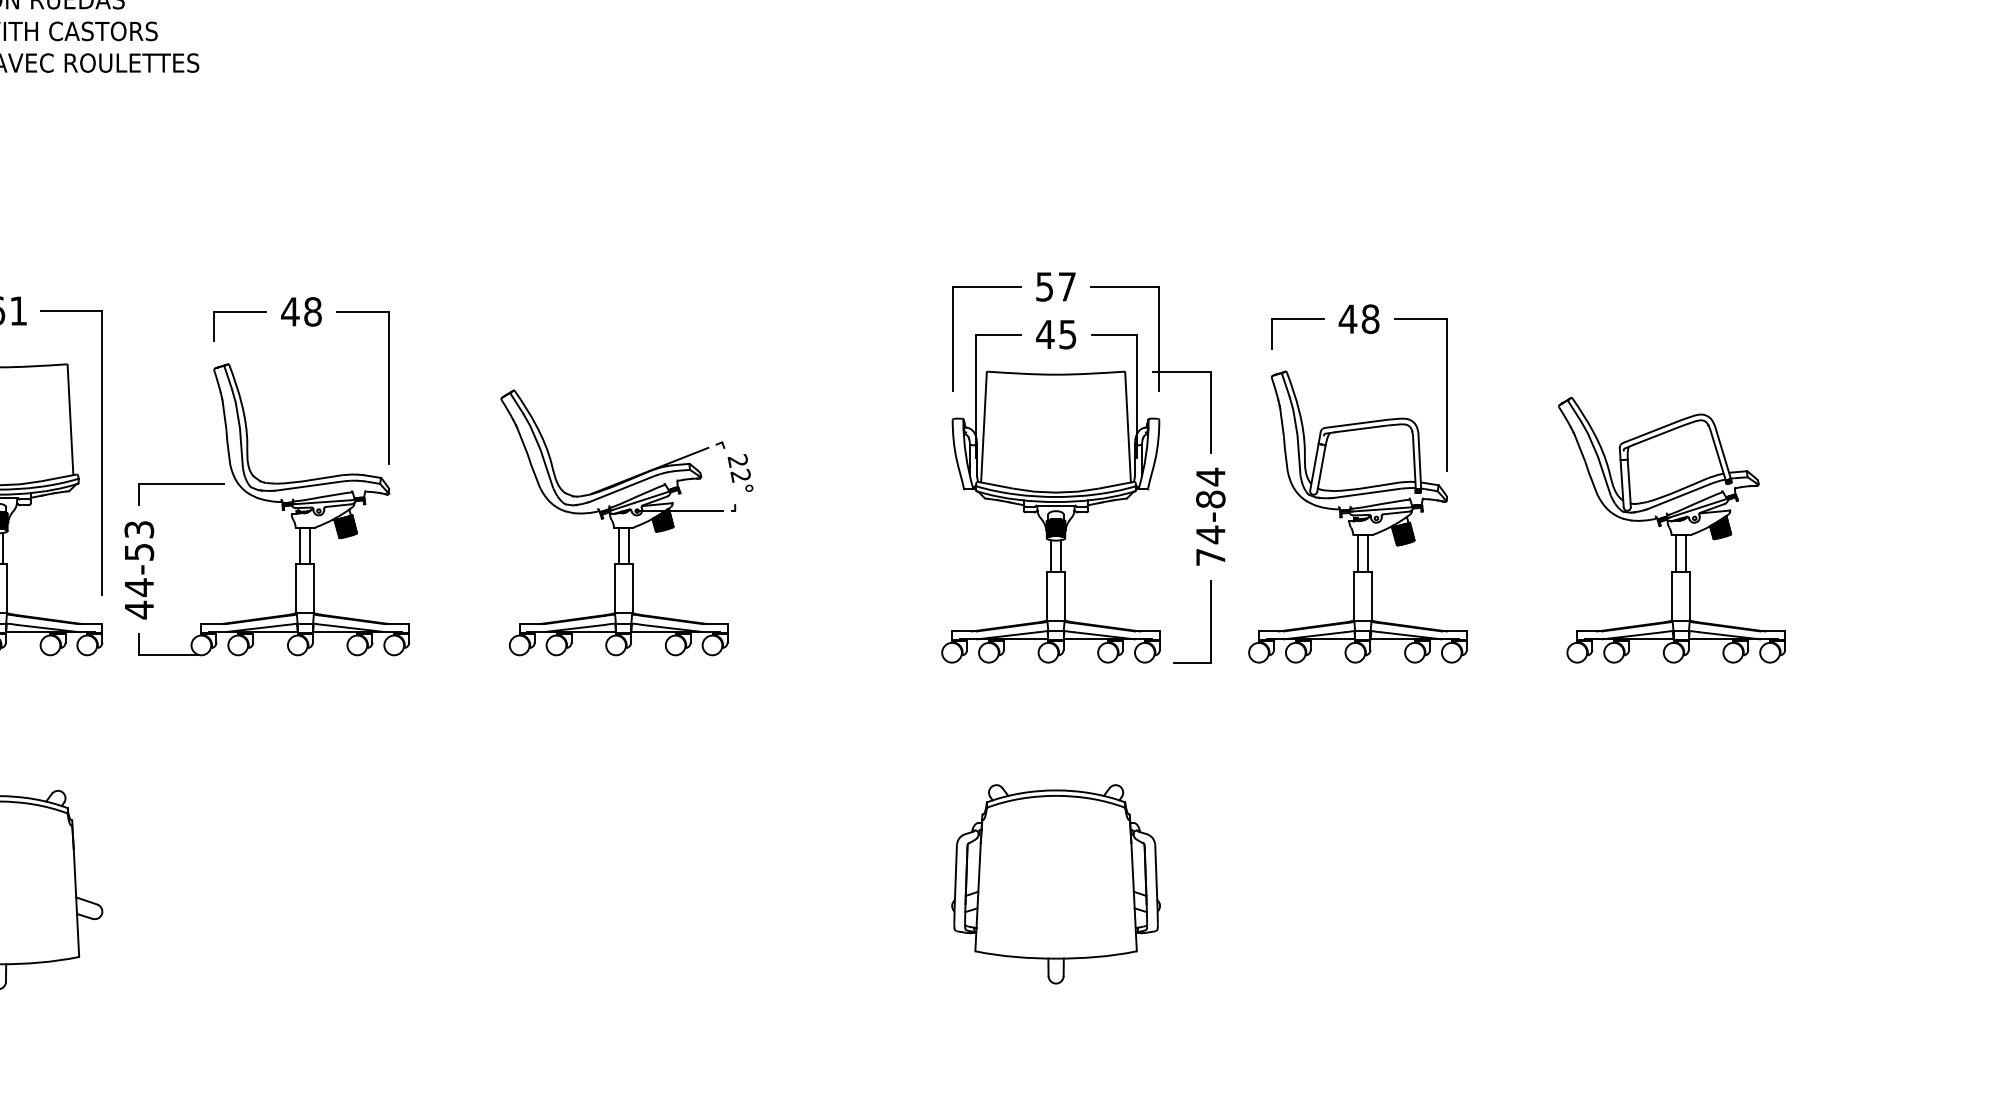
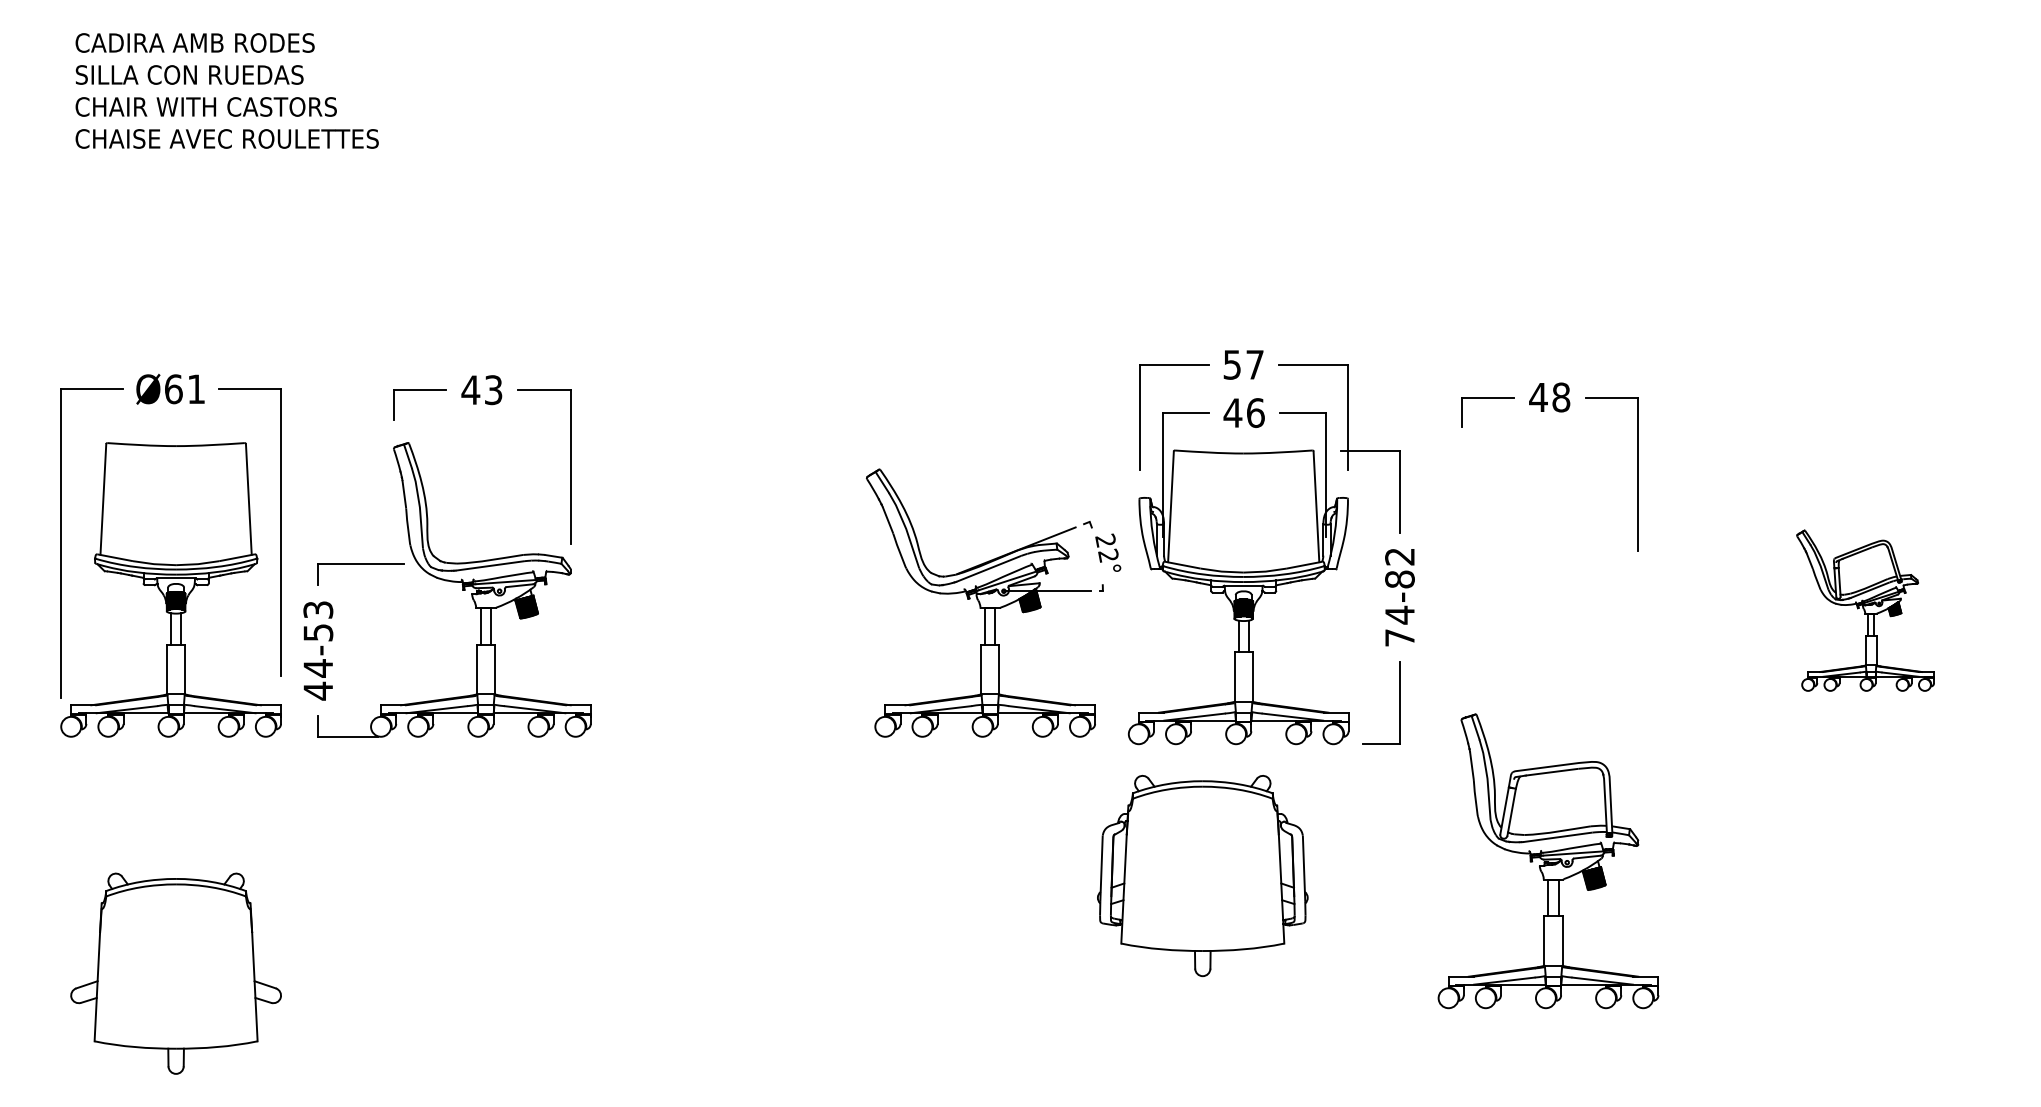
text: (312, 312) -> (493, 390), 48 -> 43
text: (1067, 335) -> (1255, 413), 45 -> 46
text: (1210, 476) -> (1399, 556), 74-84 -> 74-82
part: (1357, 517) -> (1548, 861), moved
part: (626, 522) -> (993, 602), moved
part: (1671, 530) -> (1865, 610), size x0.6
part: (1055, 884) -> (1202, 876), moved

